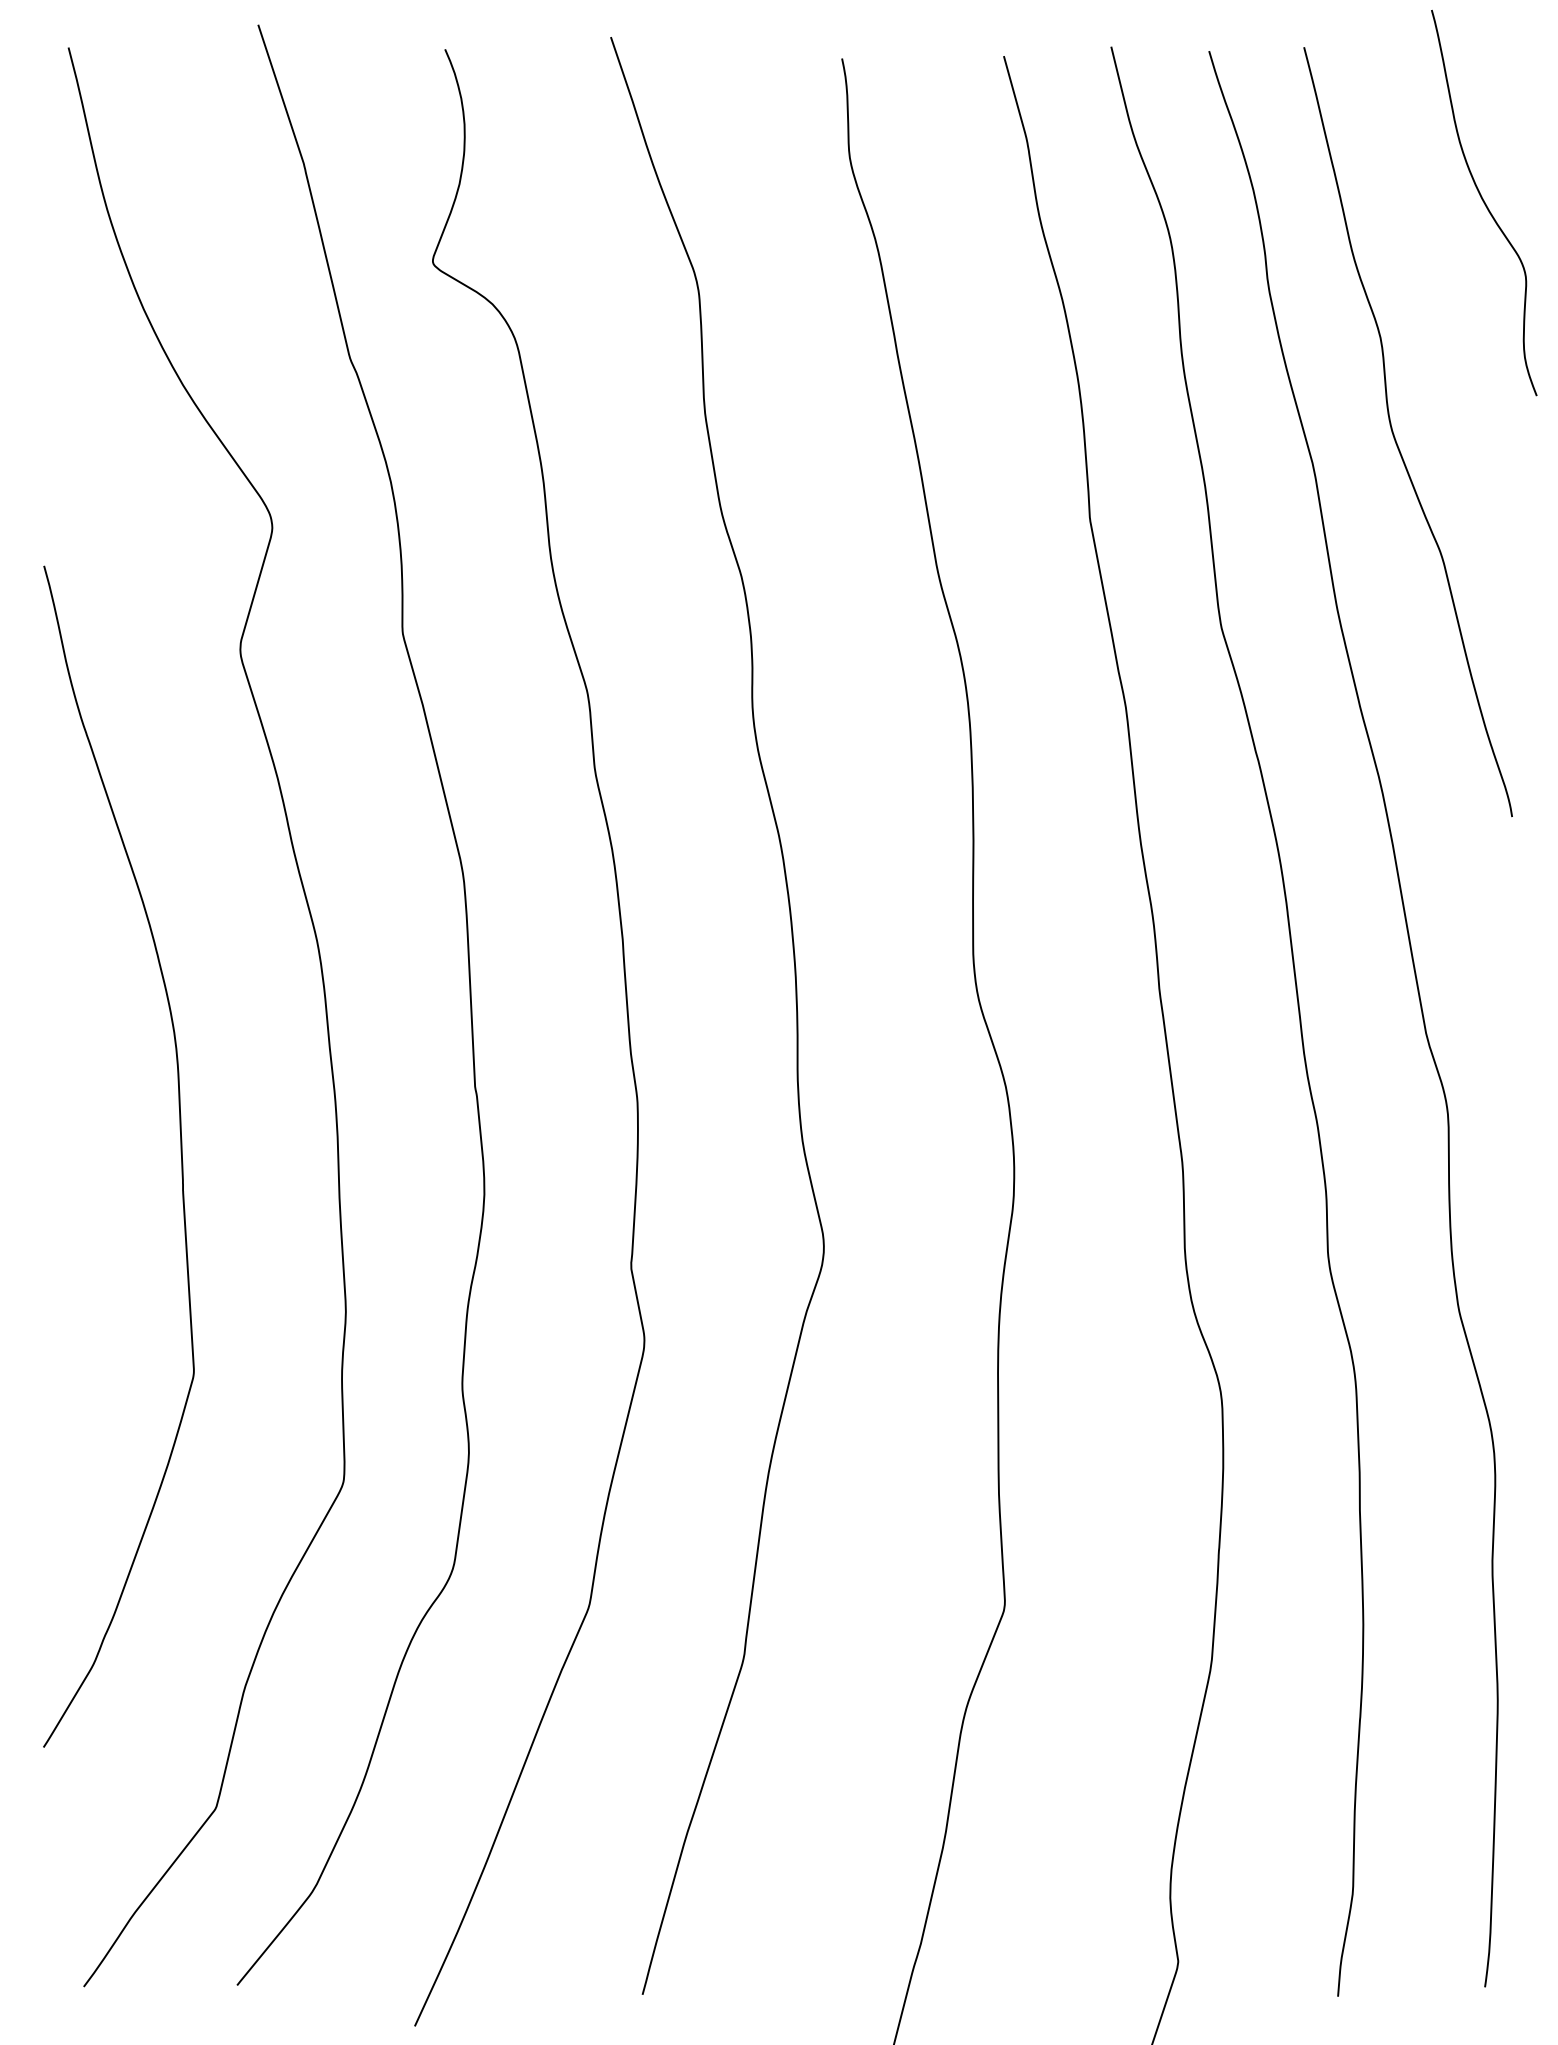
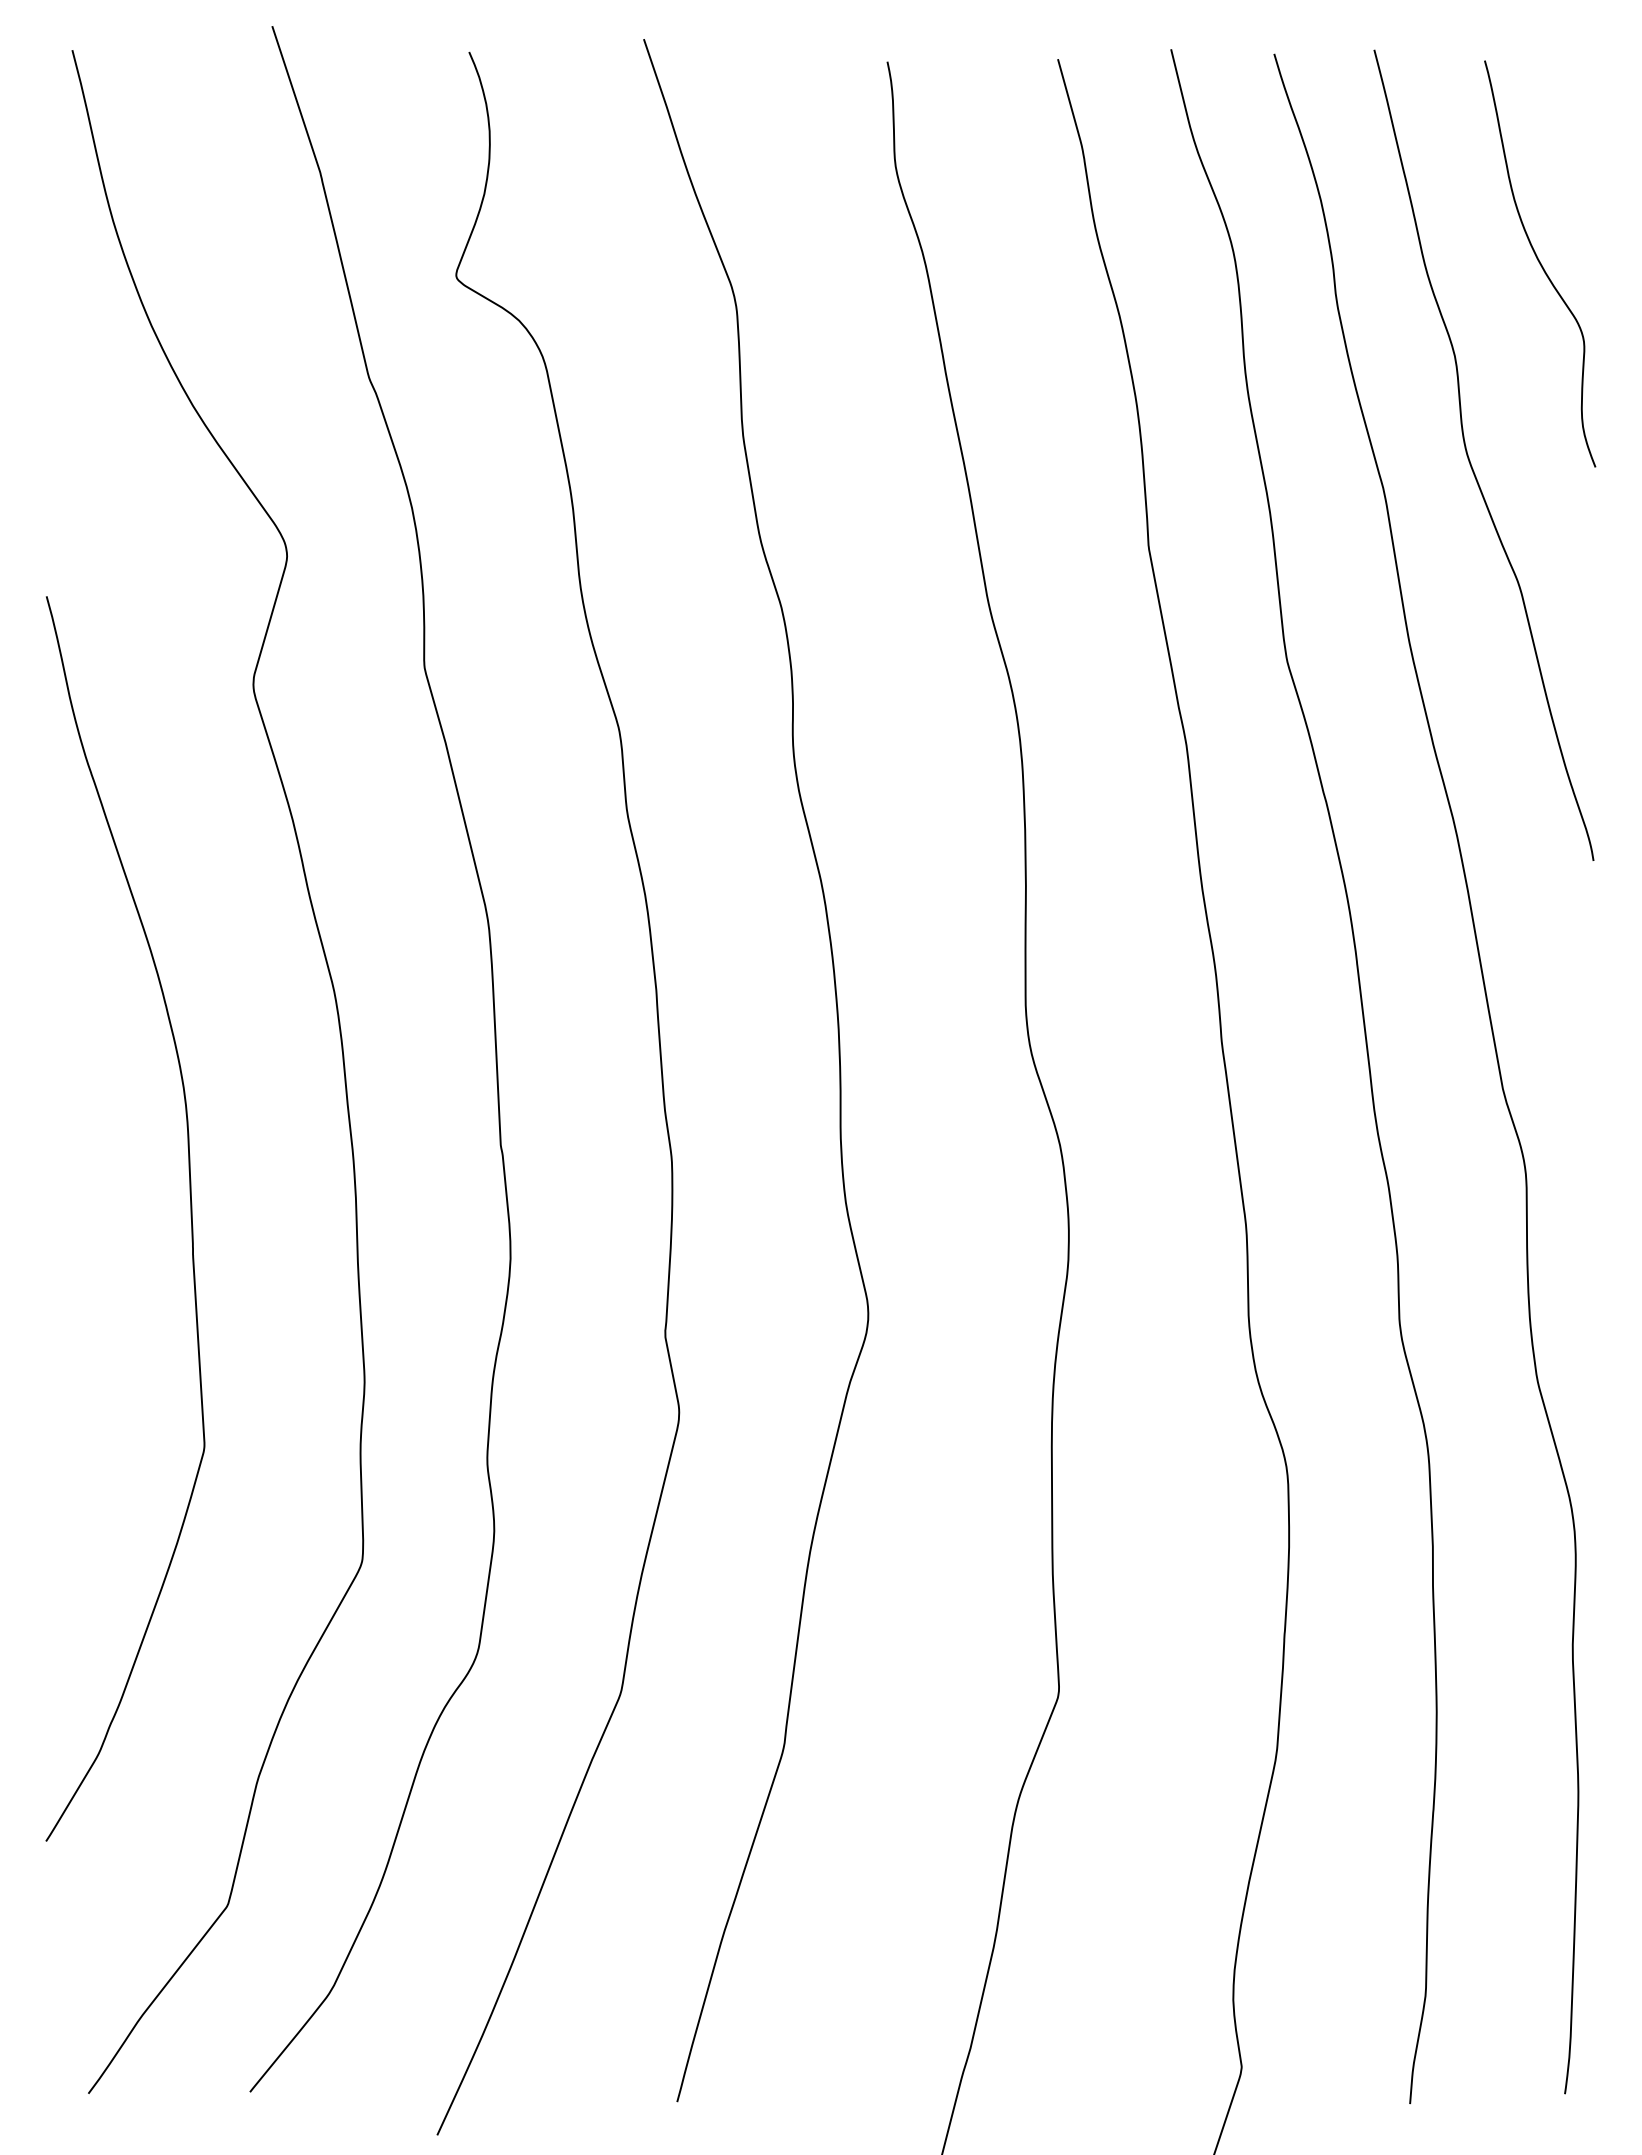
curve: (1484, 202) -> (1540, 263), moved

